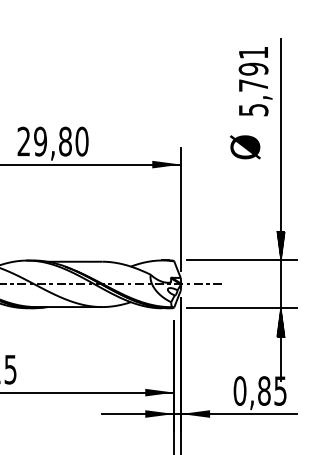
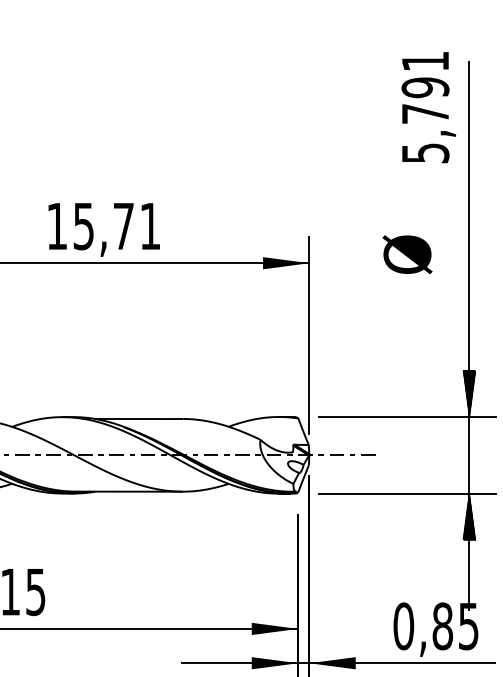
text: (255, 81) -> (428, 107), moved
text: (52, 141) -> (102, 226), 29,80 -> 15,71
text: (245, 147) -> (407, 255), moved

